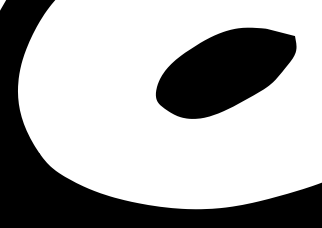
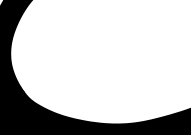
part: (226, 73) -> (134, 43), removed

